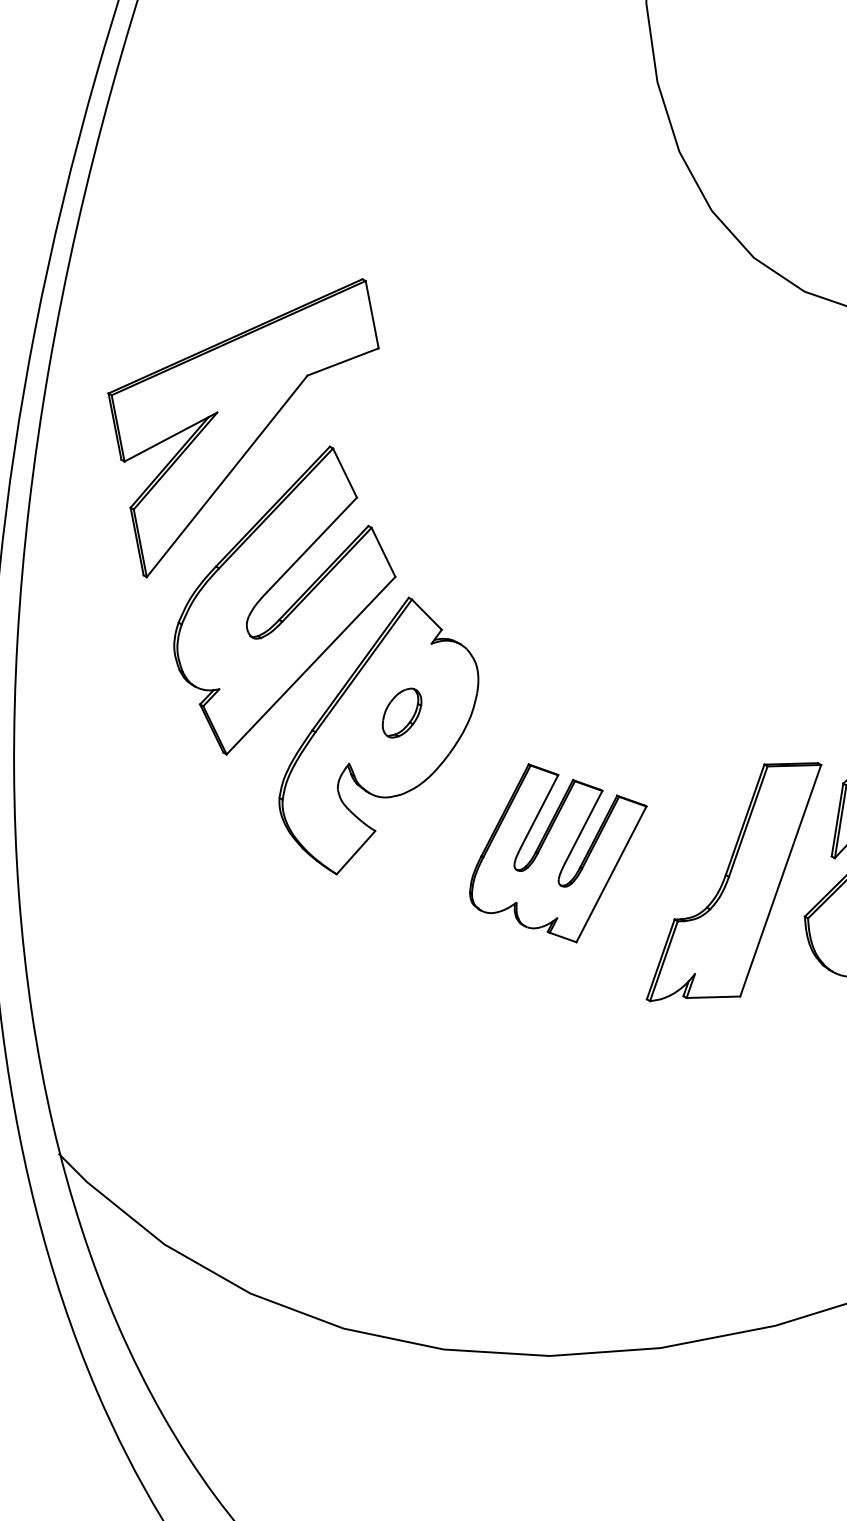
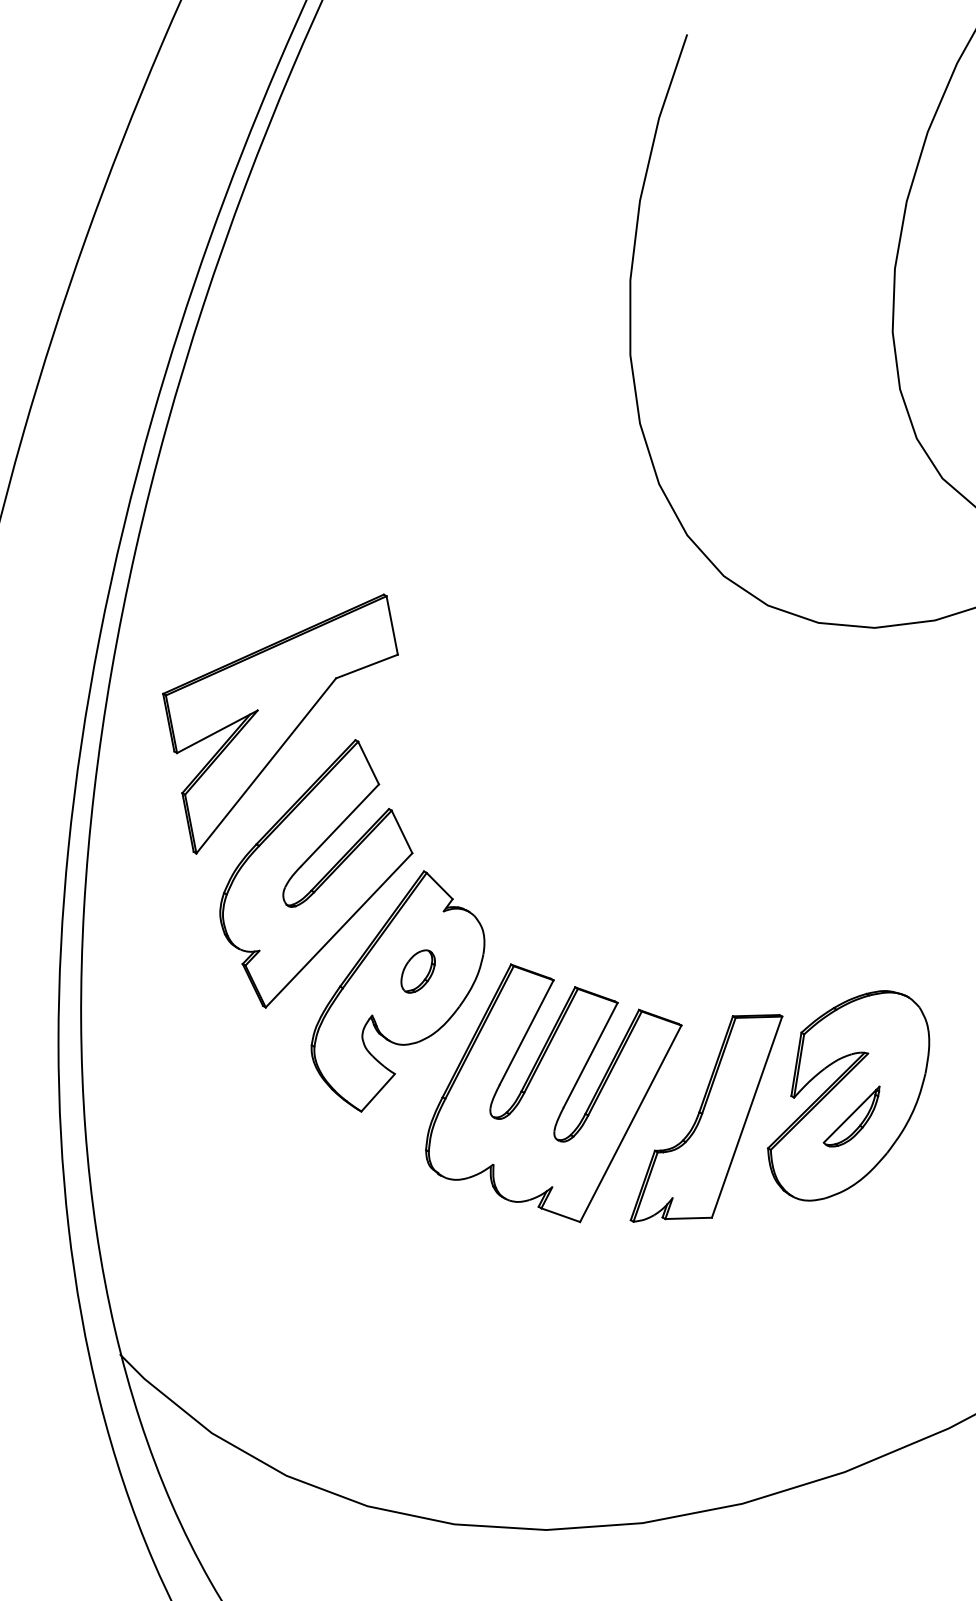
part: (557, 853) -> (553, 1093), size x1.67

